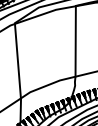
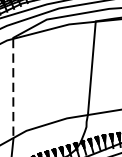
line: (17, 61) -> (12, 88), solid -> dashed

